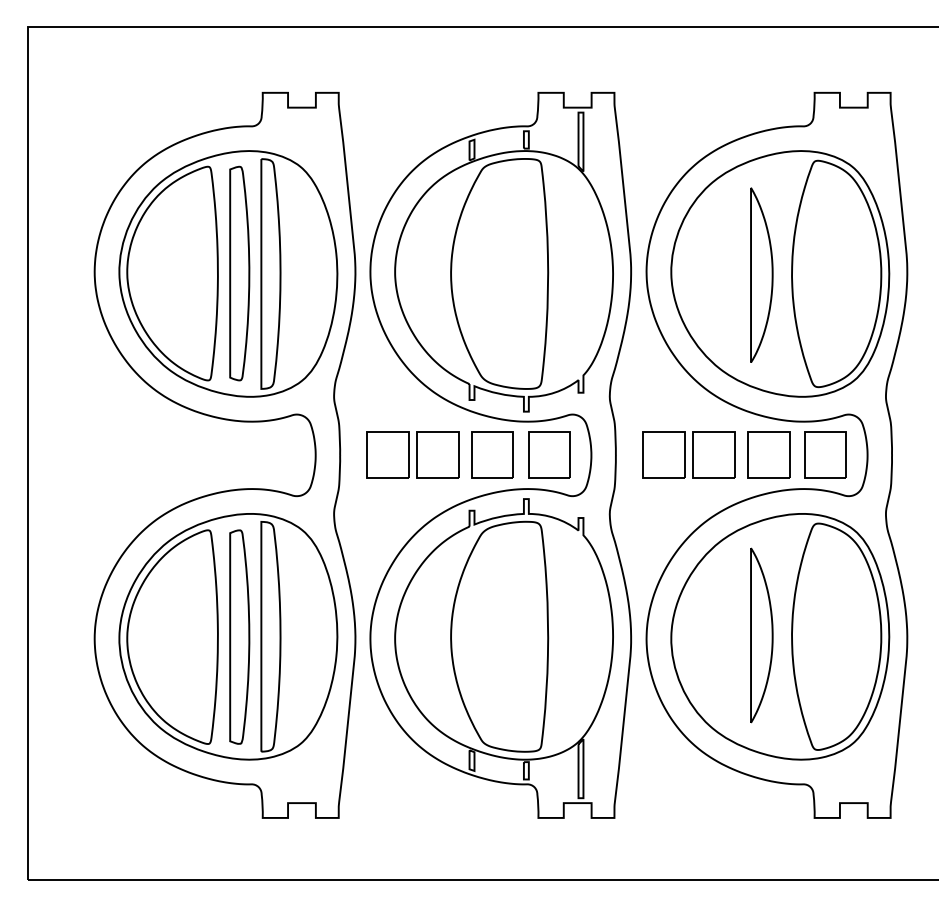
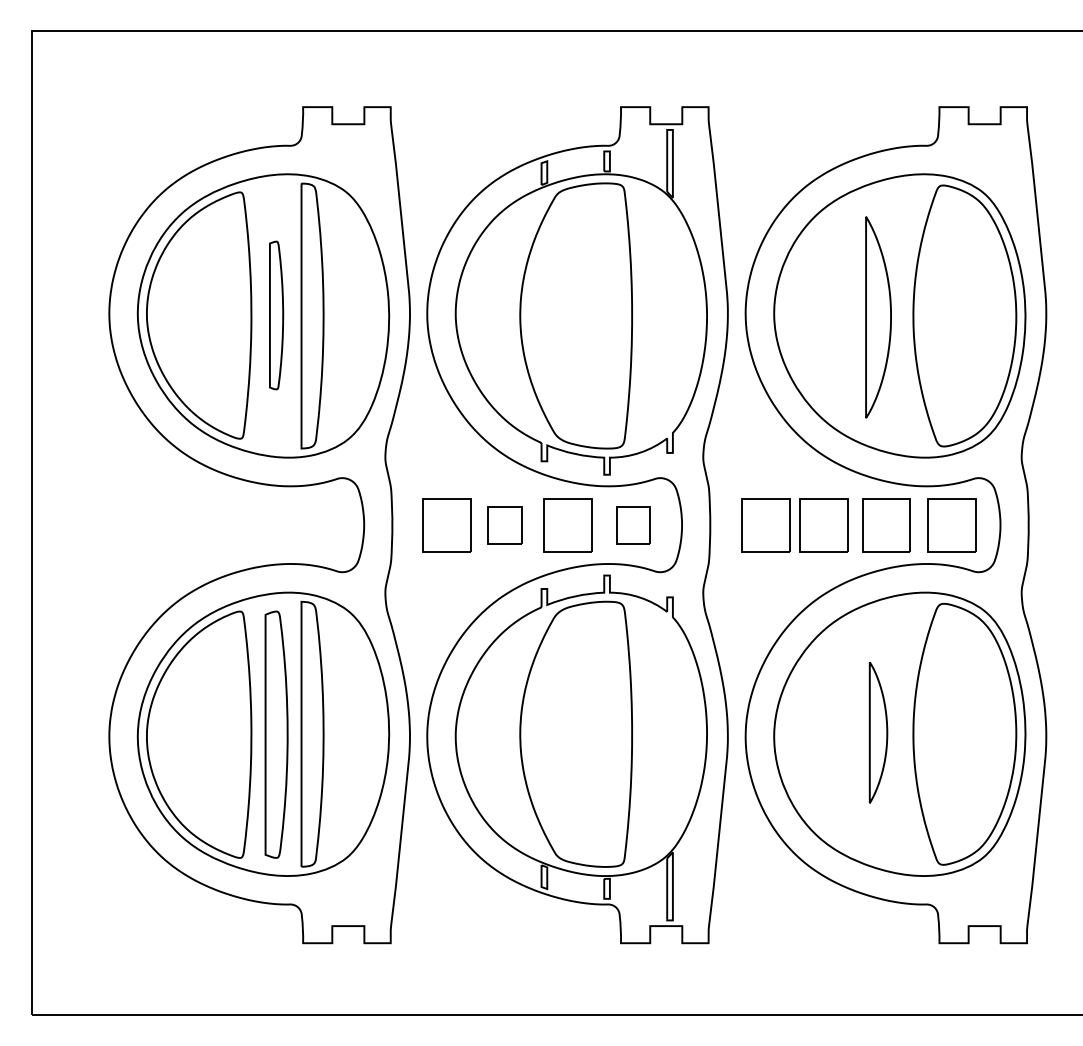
part: (239, 273) -> (276, 315), size x0.6
part: (437, 455) -> (504, 525), size x0.7
part: (549, 455) -> (633, 525), size x0.7
part: (761, 635) -> (878, 732), size x0.7

